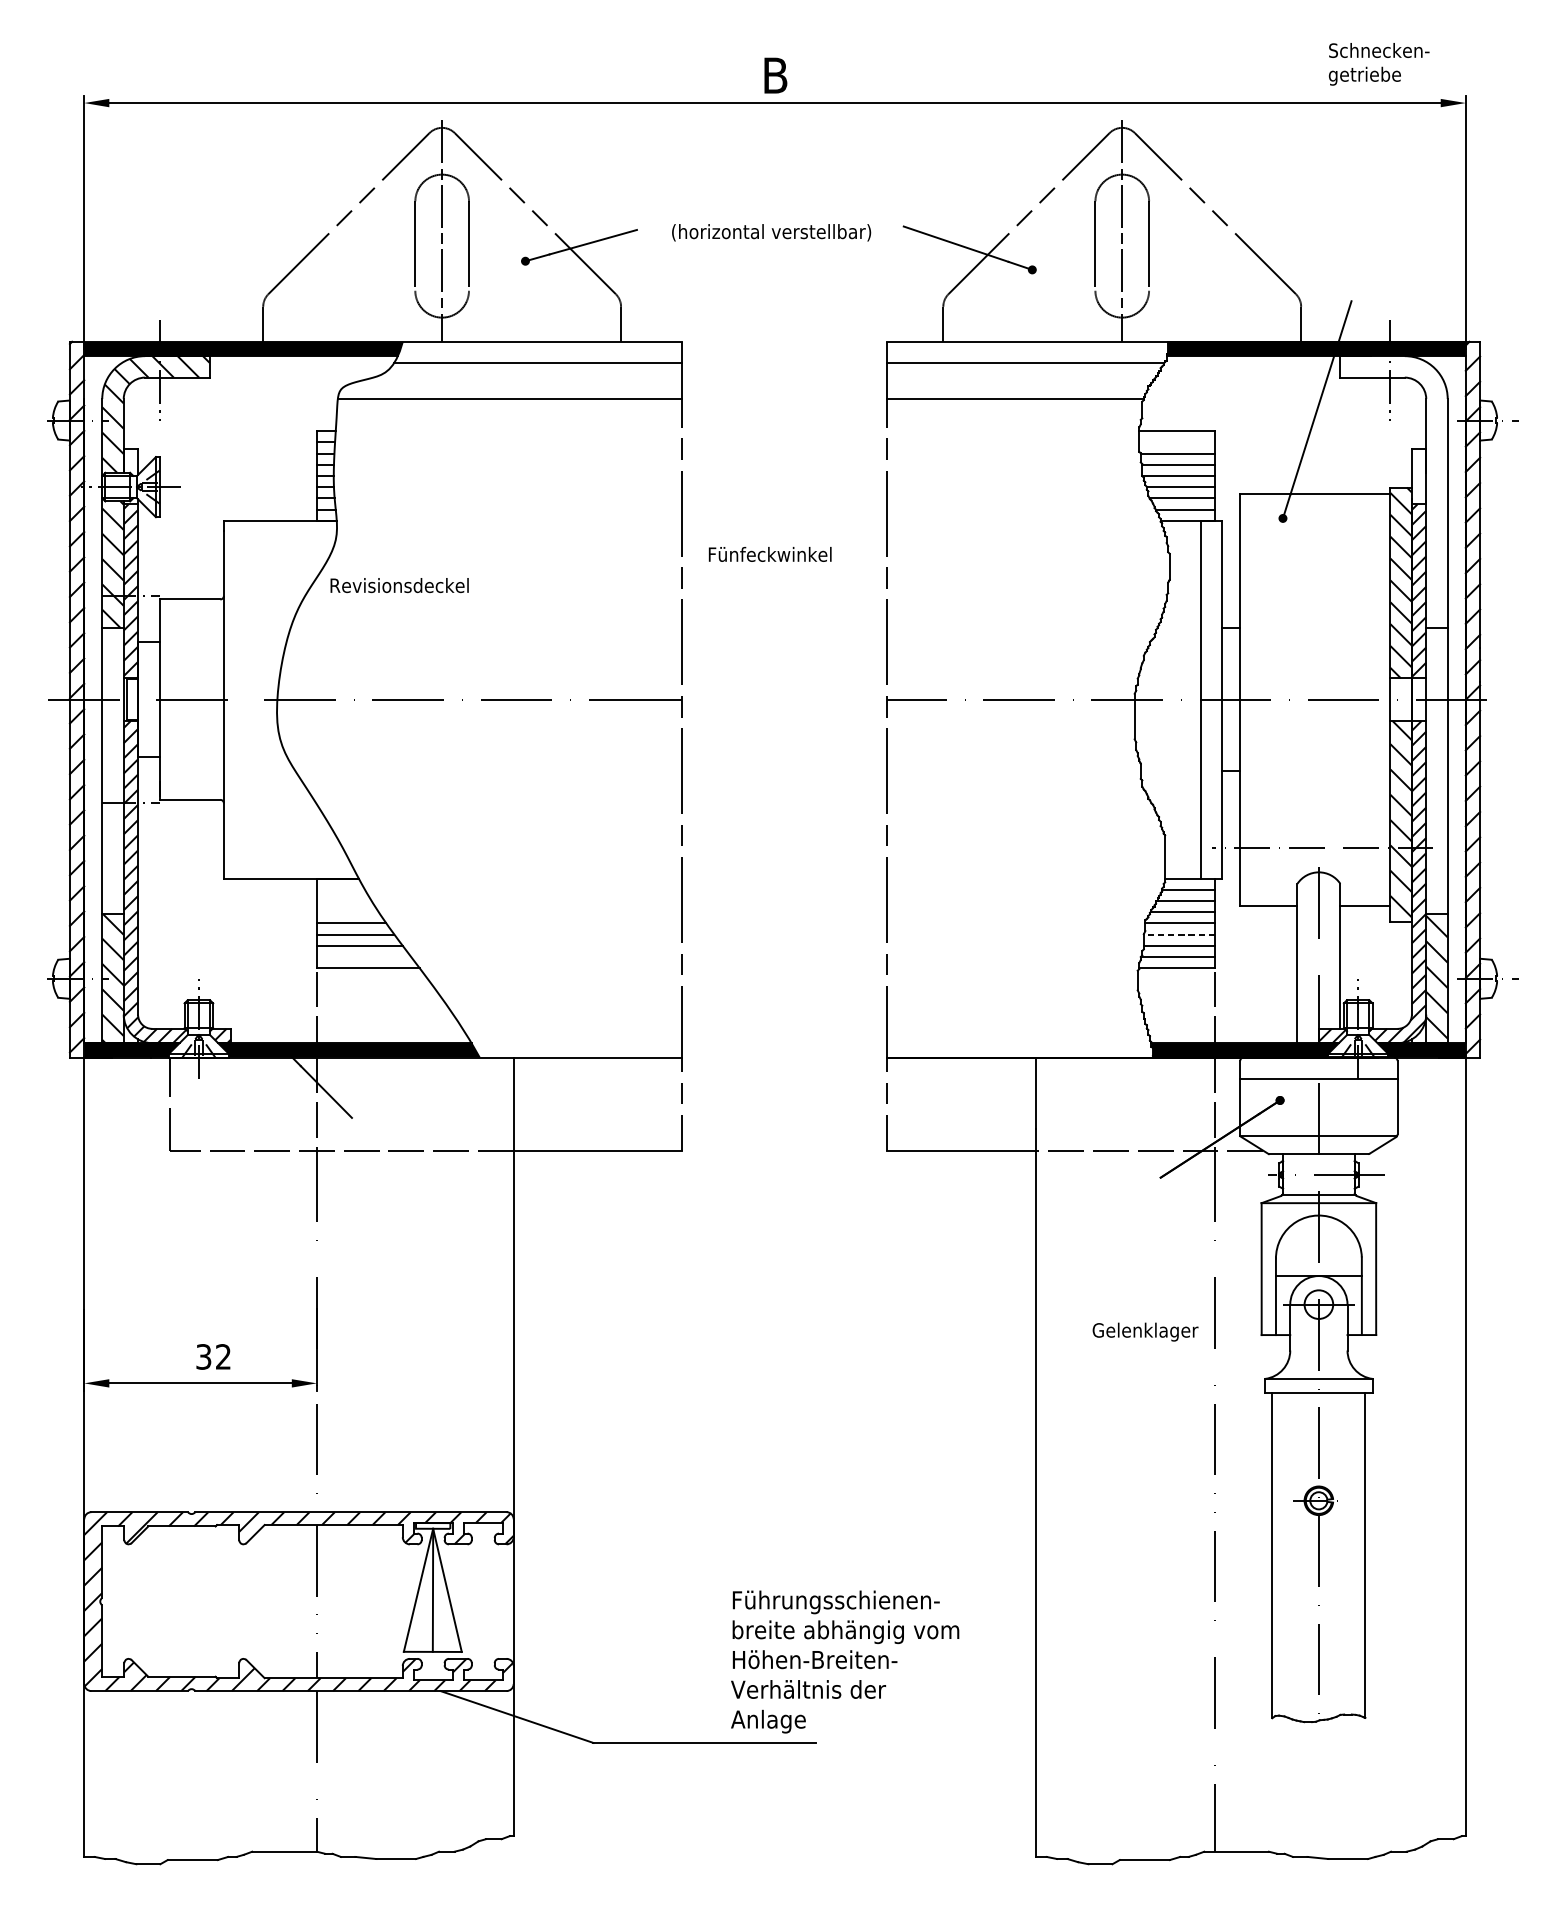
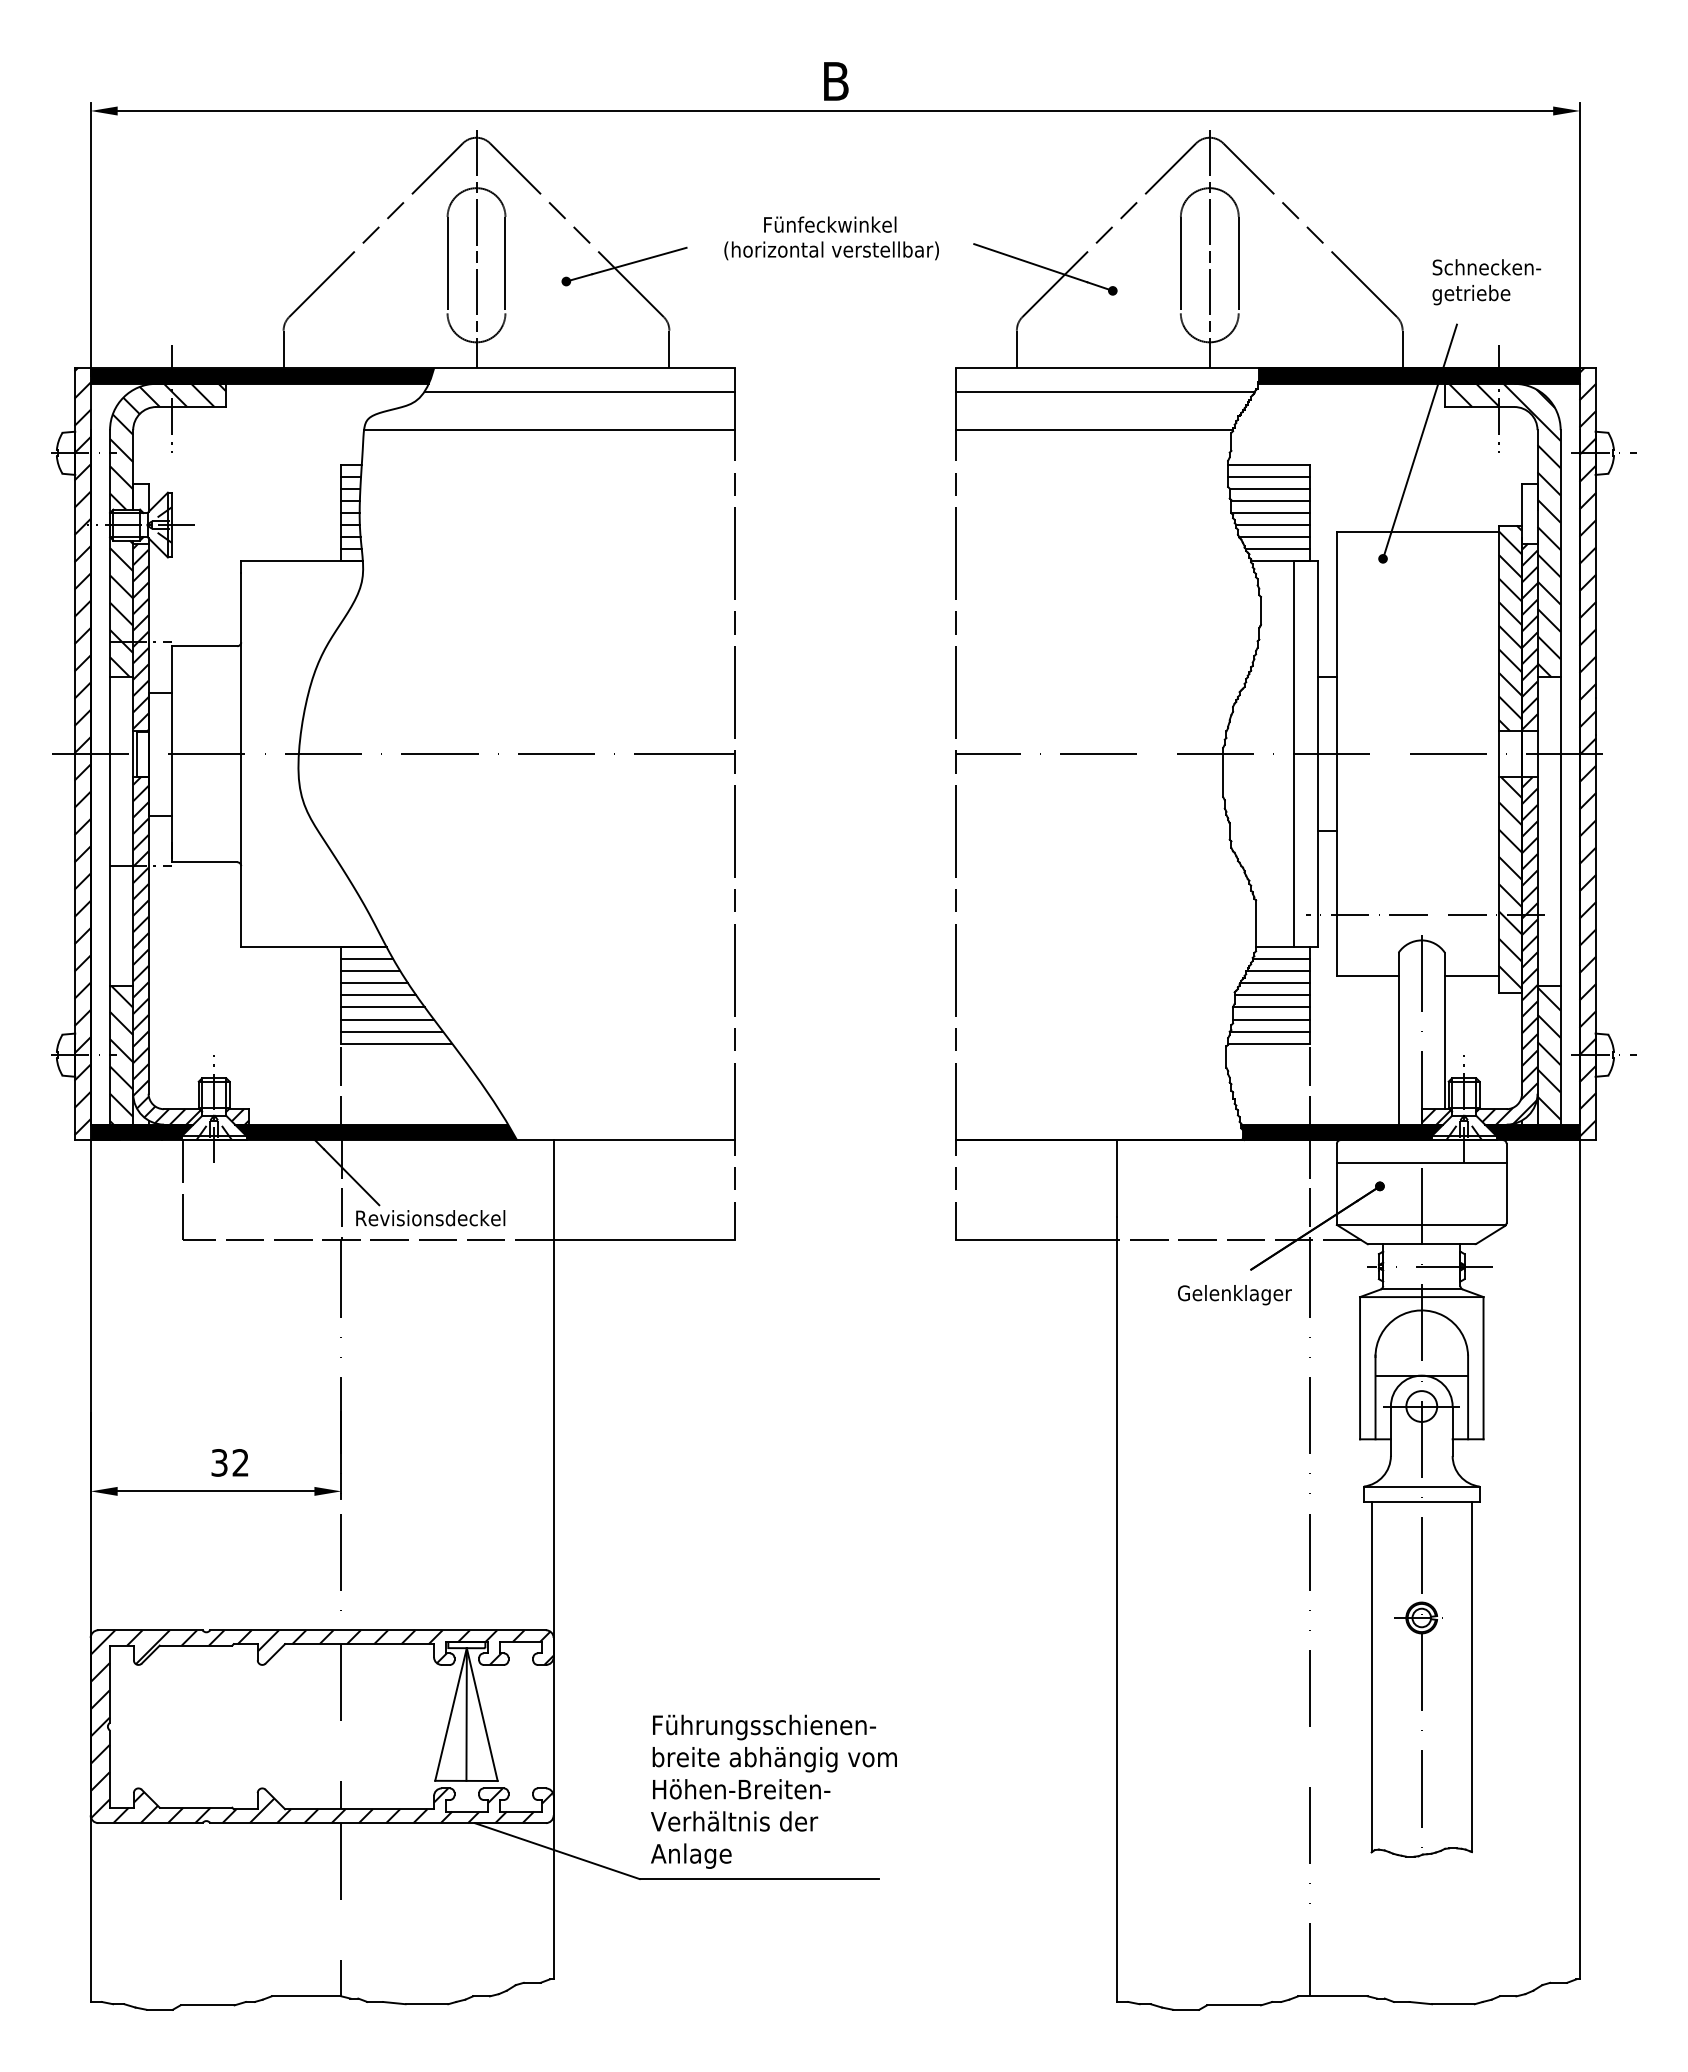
text: (1378, 64) -> (1486, 282), moved
line: (1177, 442) -> (1269, 476), added
hatch: (1393, 492) -> (1502, 530), added
text: (770, 554) -> (830, 224), moved
text: (399, 585) -> (430, 1218), moved
line: (341, 890) -> (367, 959), added
line: (343, 901) -> (370, 971), added
line: (347, 912) -> (374, 983), added
line: (1179, 934) -> (1271, 1007), dashed -> solid
line: (364, 956) -> (392, 1031), added
text: (1145, 1332) -> (1234, 1295), moved
text: (844, 1661) -> (773, 1791), moved

